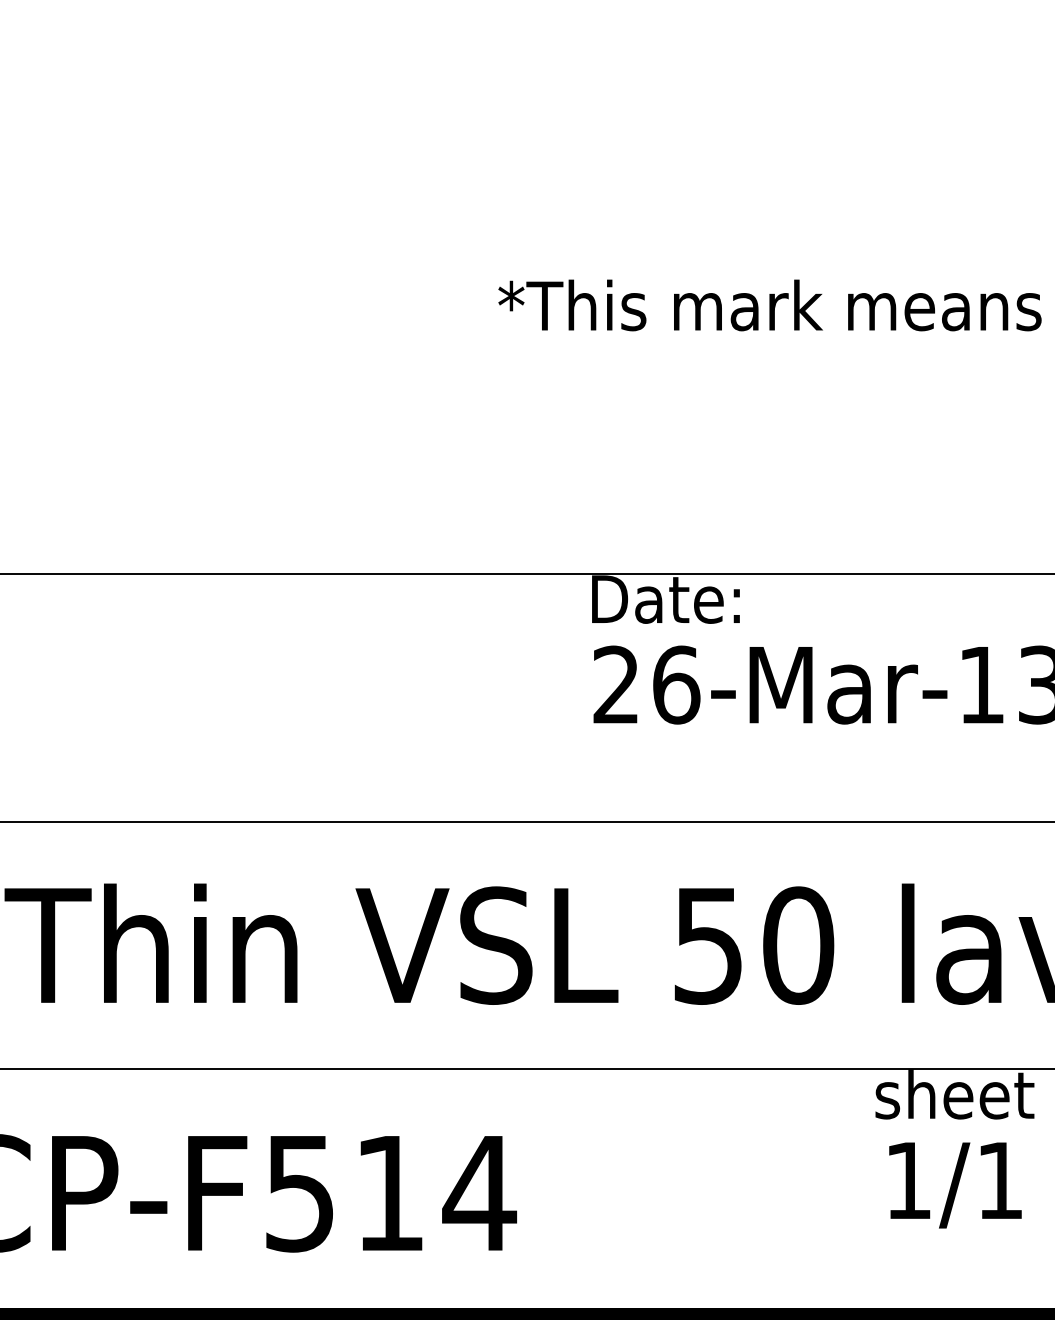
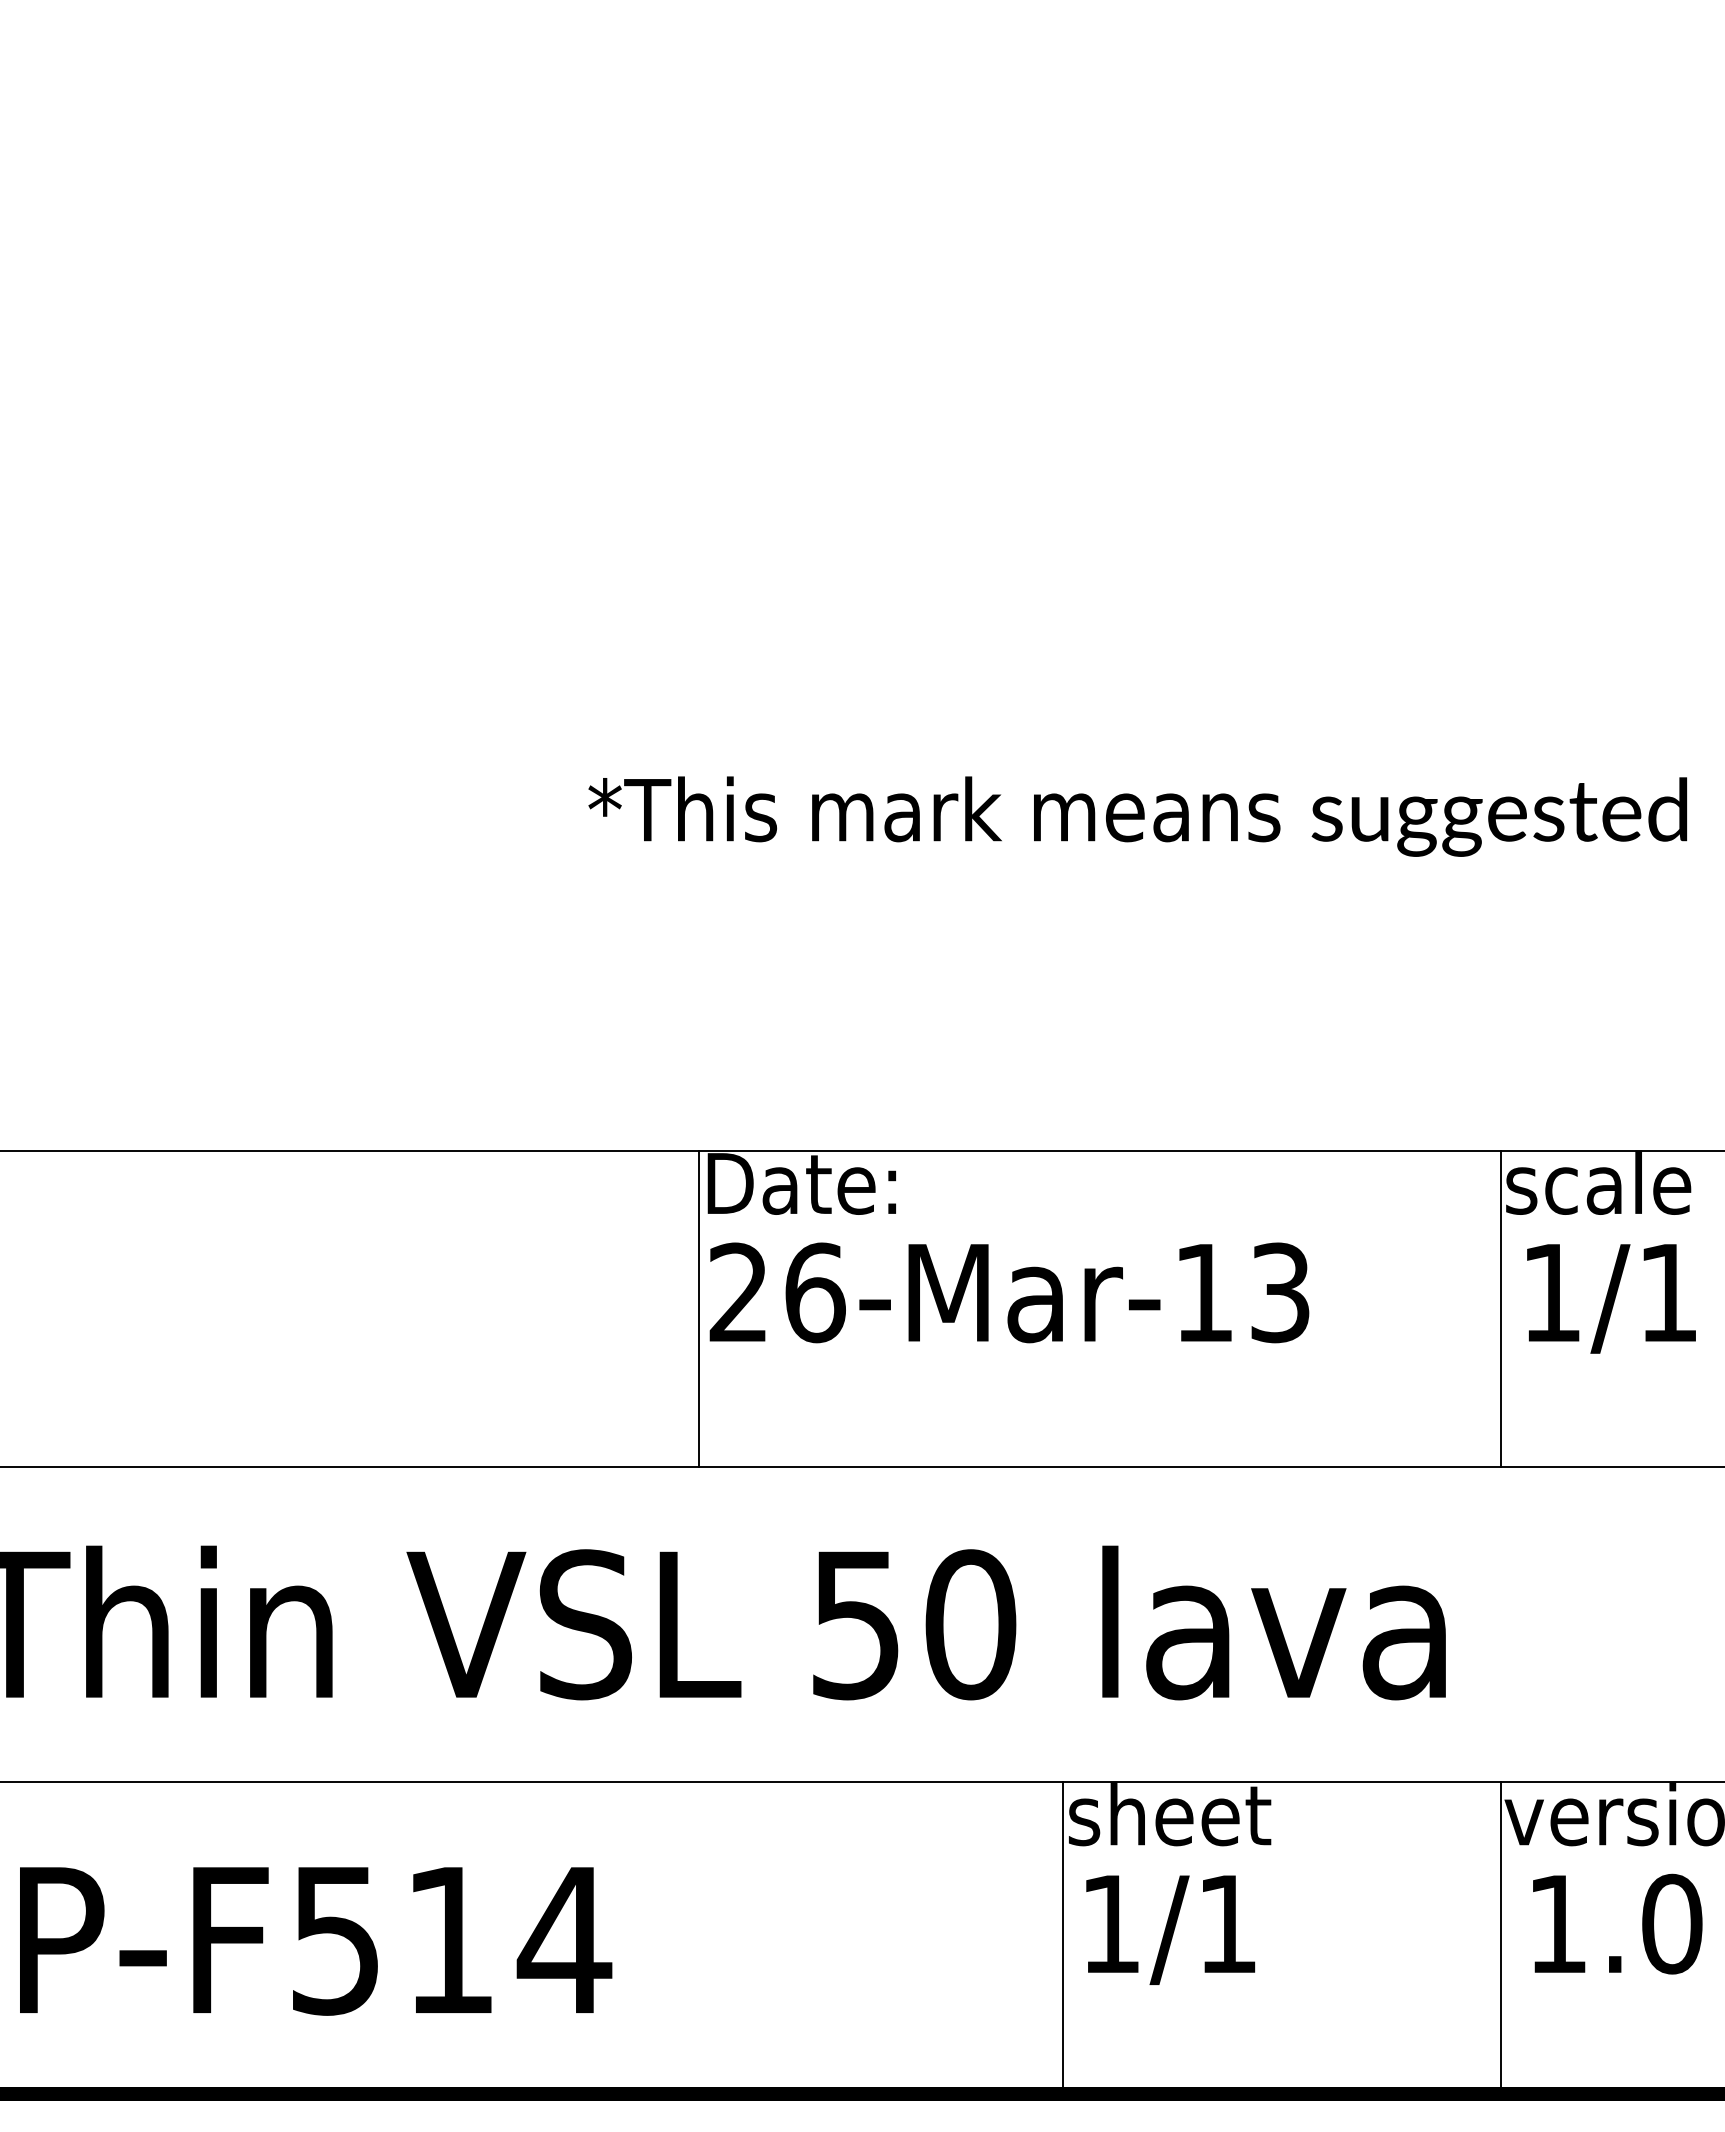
line: (584, 697) -> (698, 1308), added
line: (871, 1193) -> (1063, 1940), added

